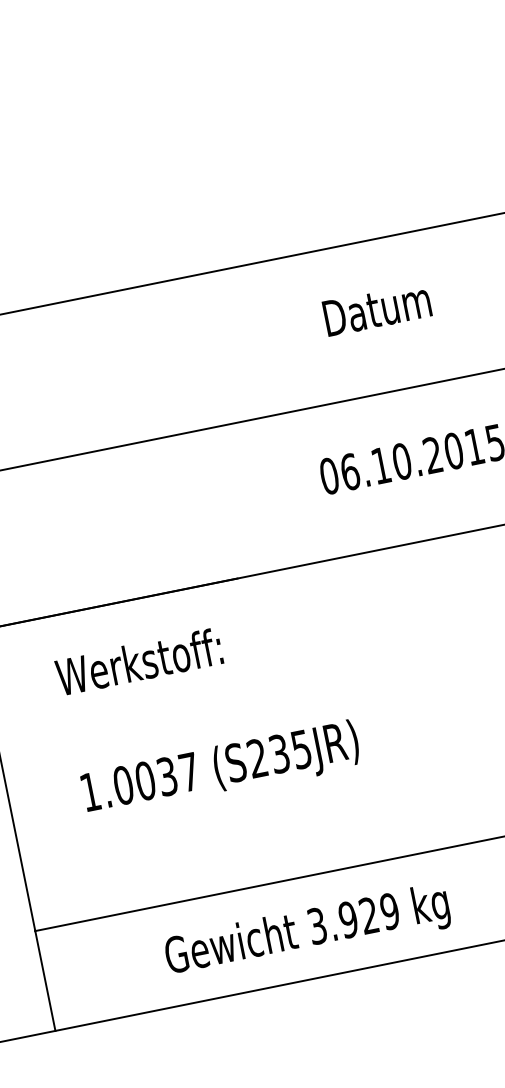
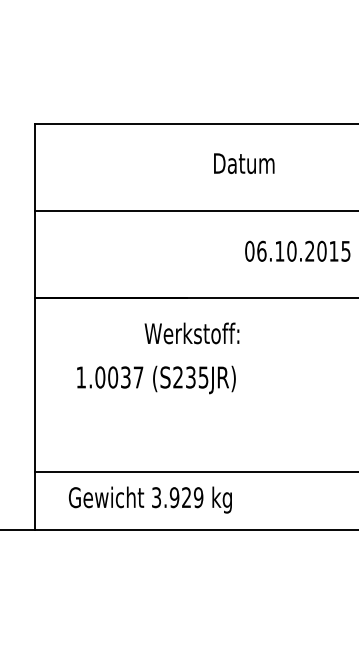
text: (377, 308) -> (244, 163), moved
text: (138, 662) -> (191, 333), moved
text: (221, 769) -> (156, 379), moved
text: (307, 931) -> (150, 499), moved

